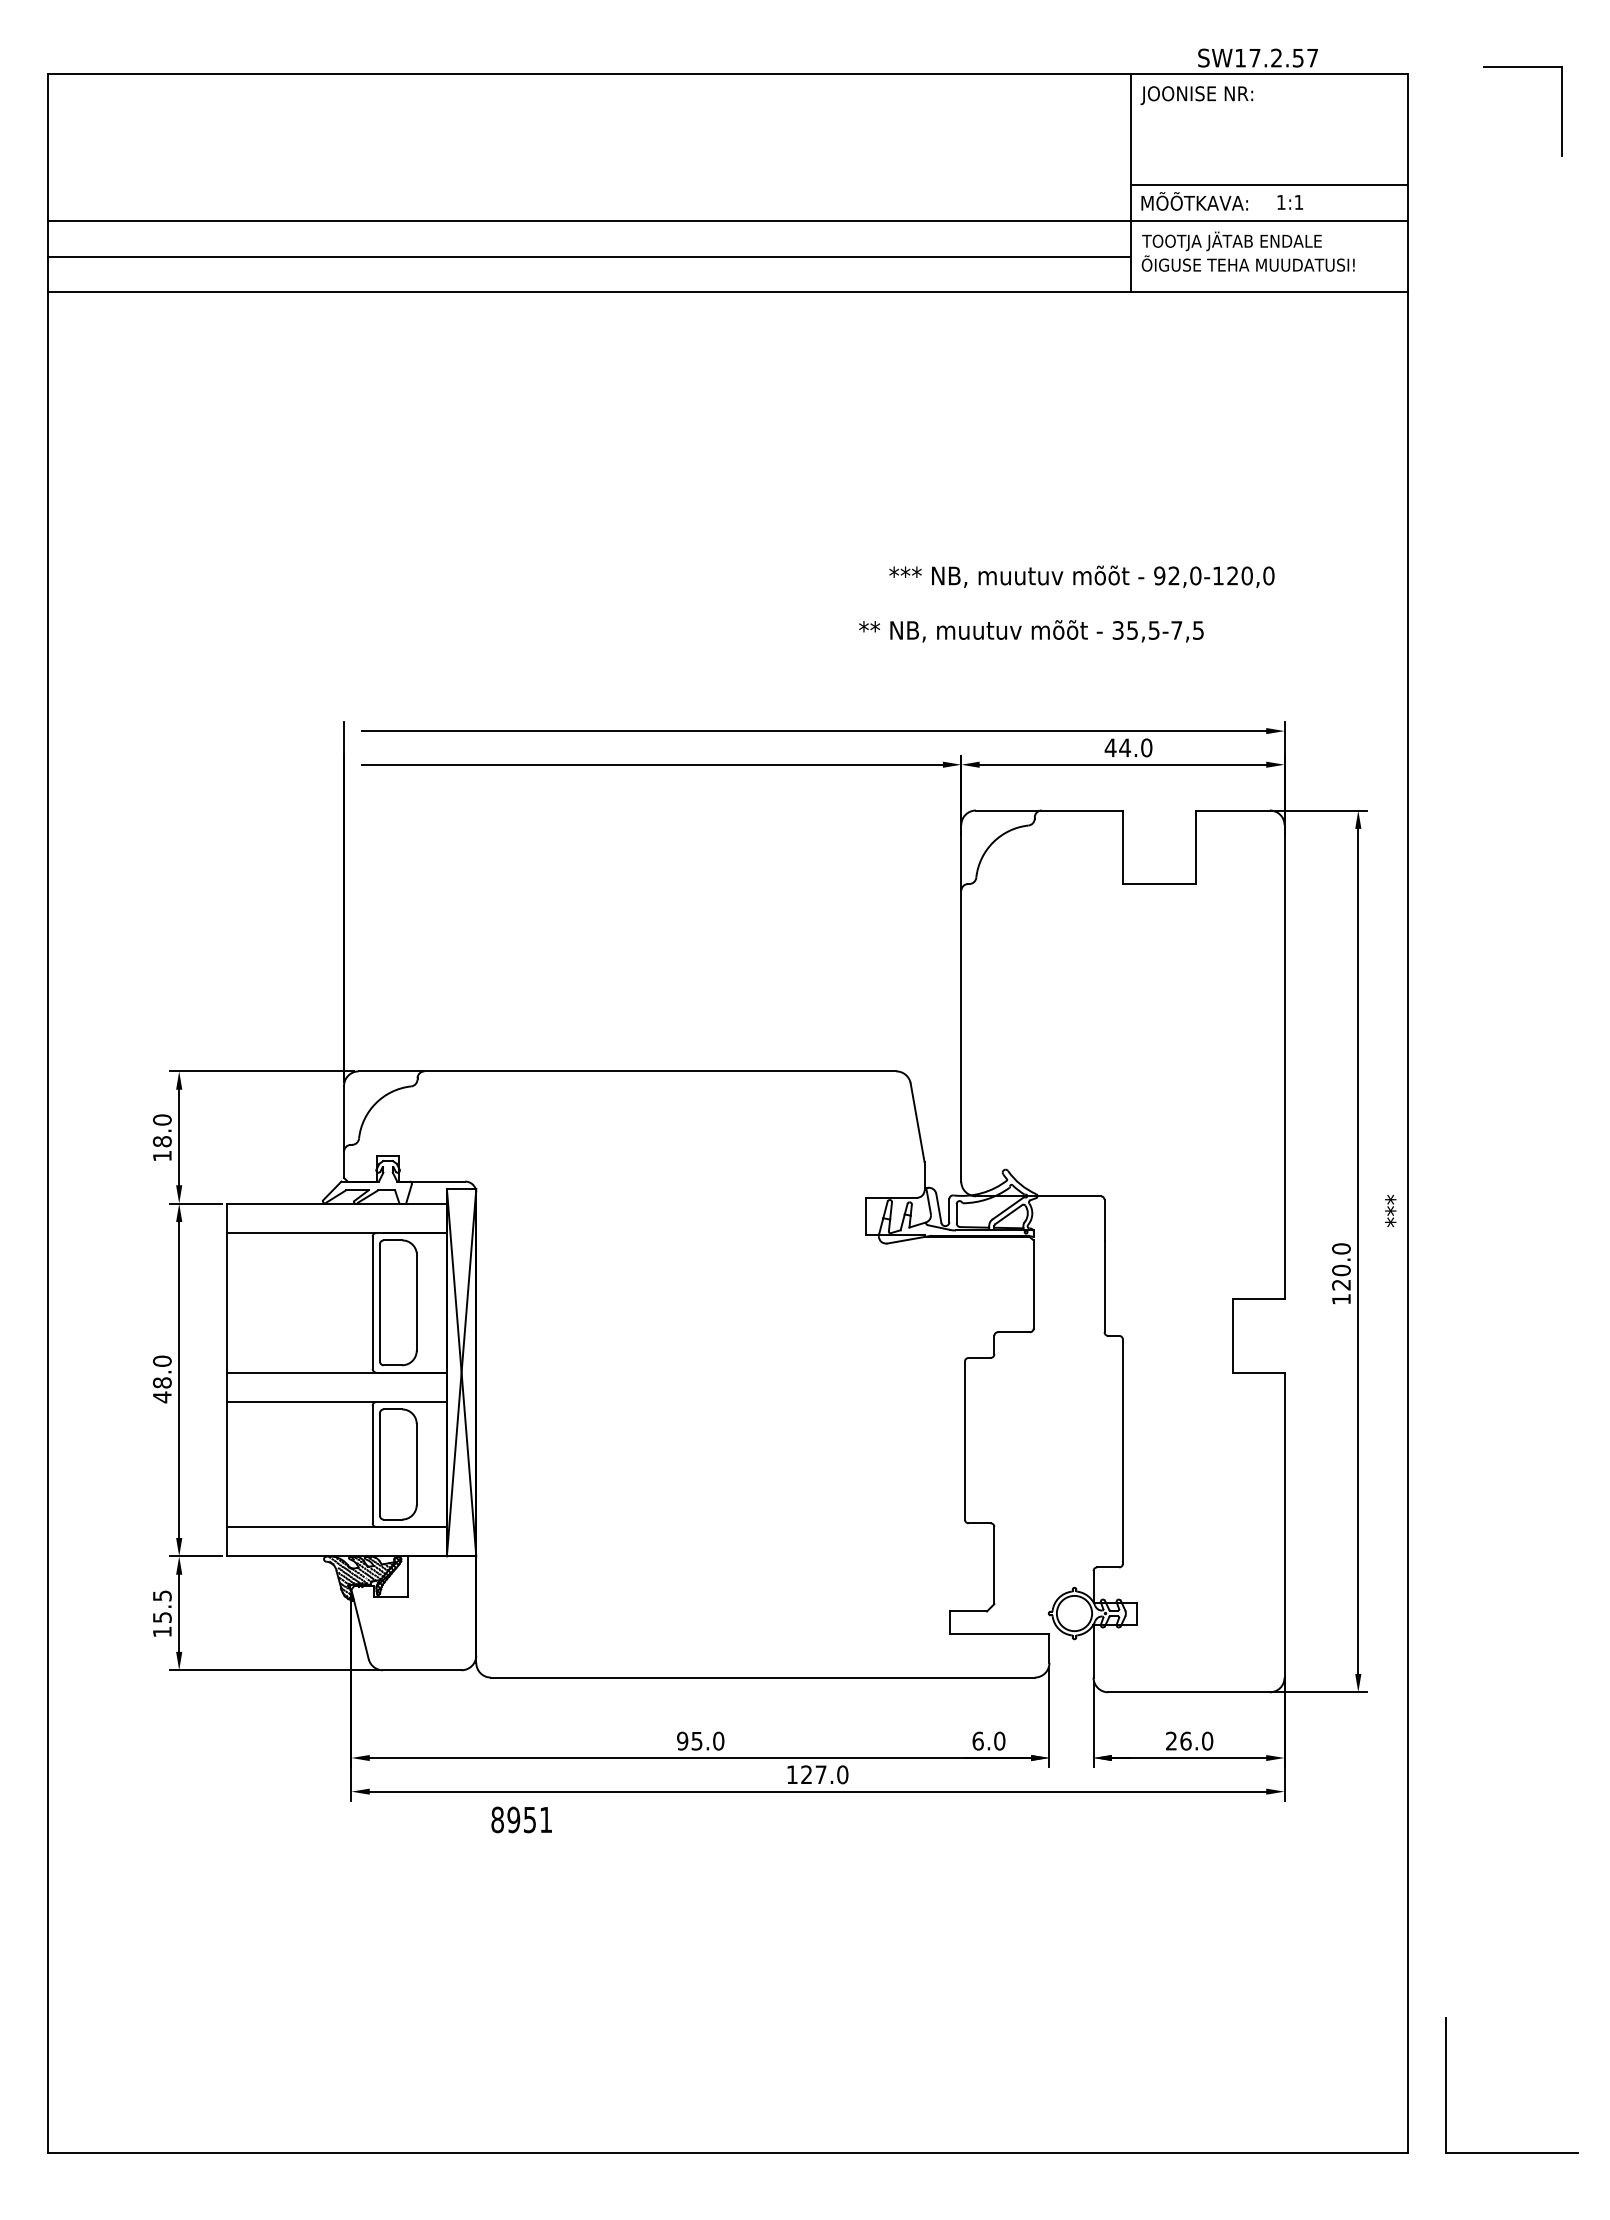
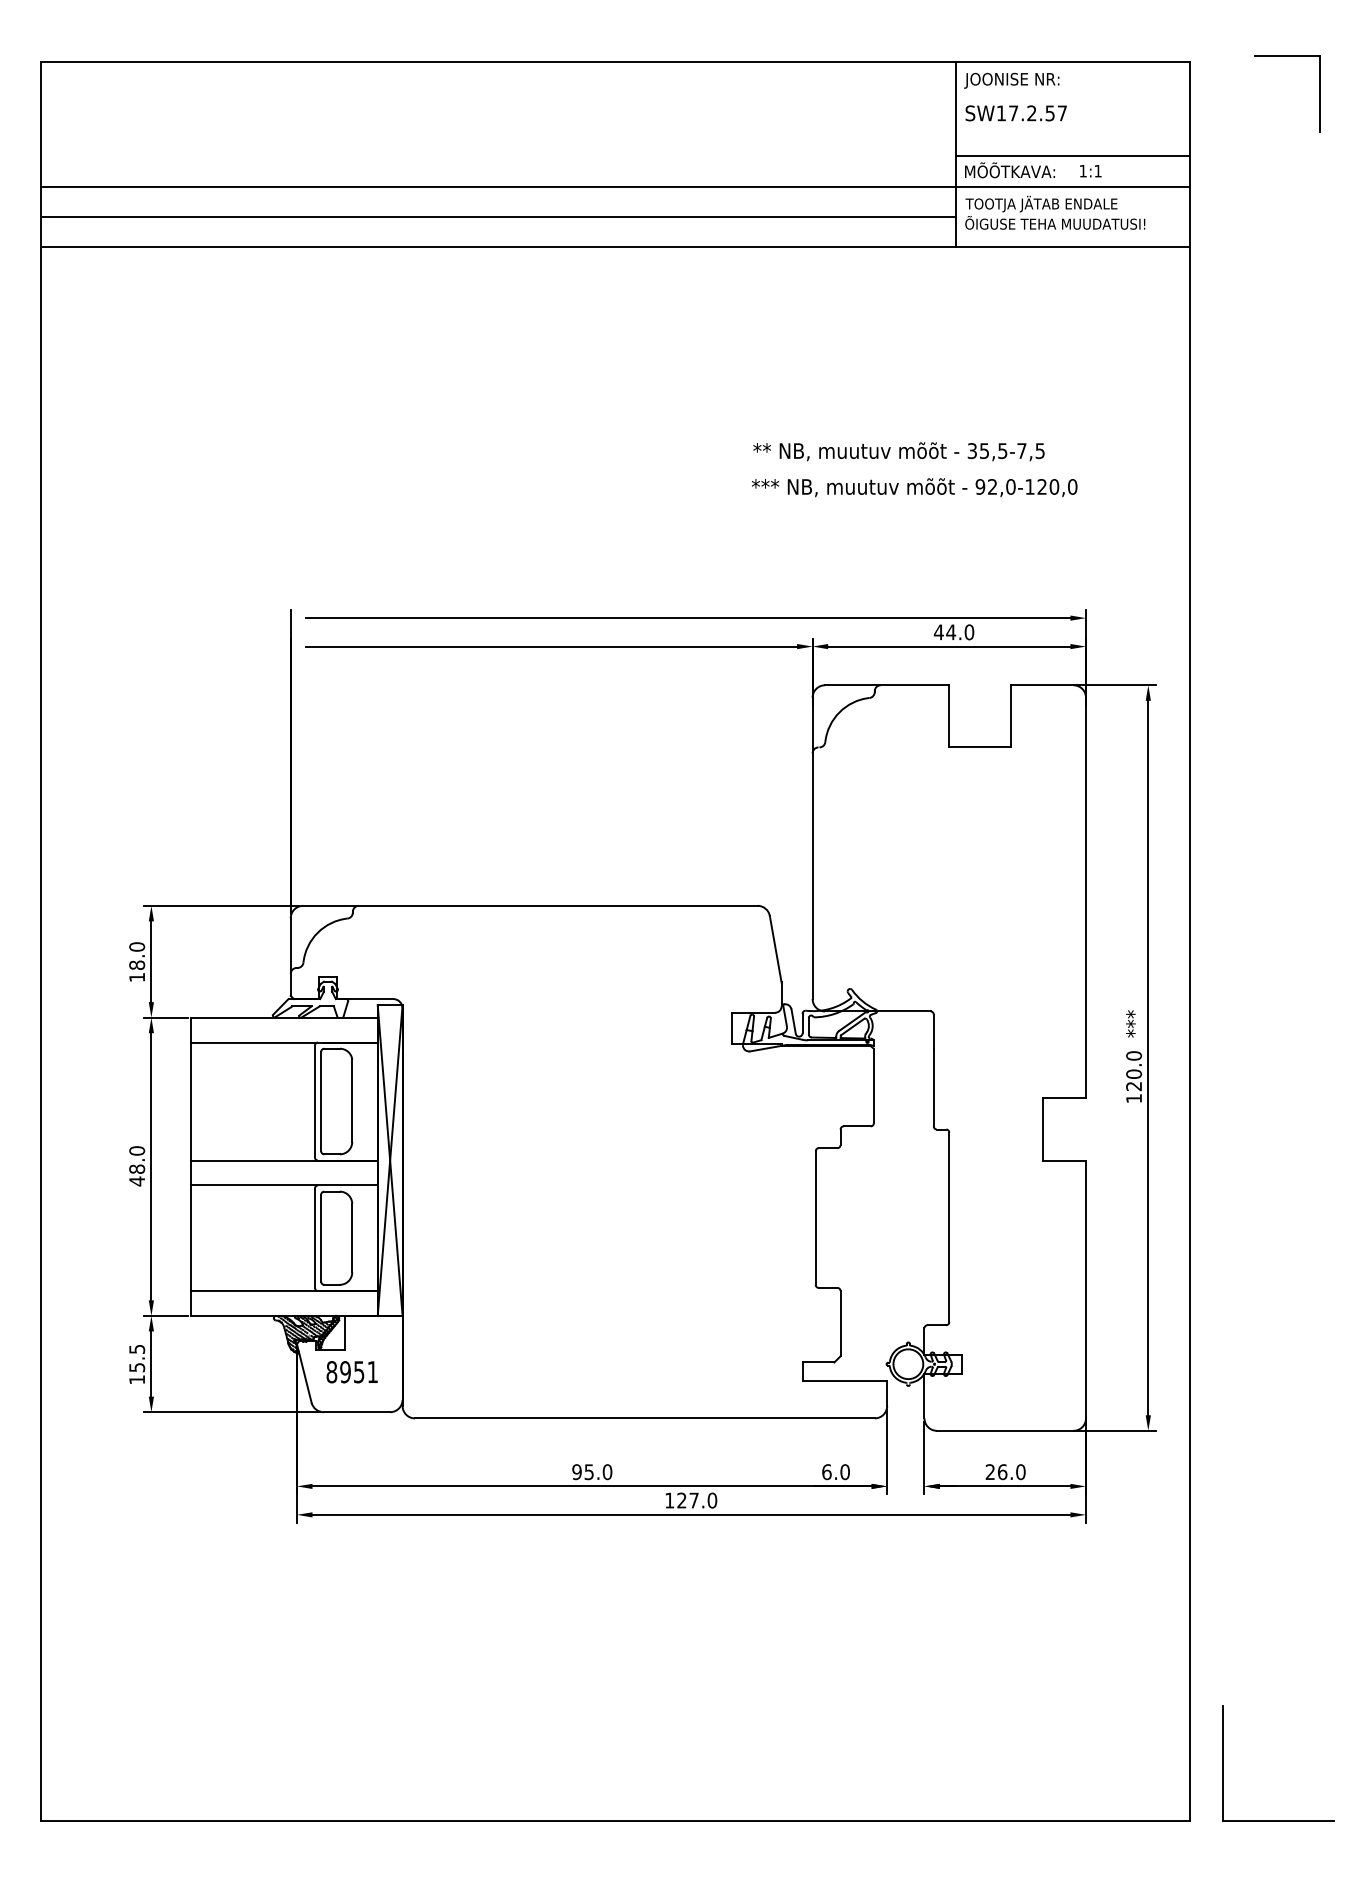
text: (1257, 57) -> (1015, 112), moved
text: (1031, 631) -> (899, 451), moved
text: (1390, 1211) -> (1130, 1024), moved
text: (521, 1819) -> (352, 1371), moved

